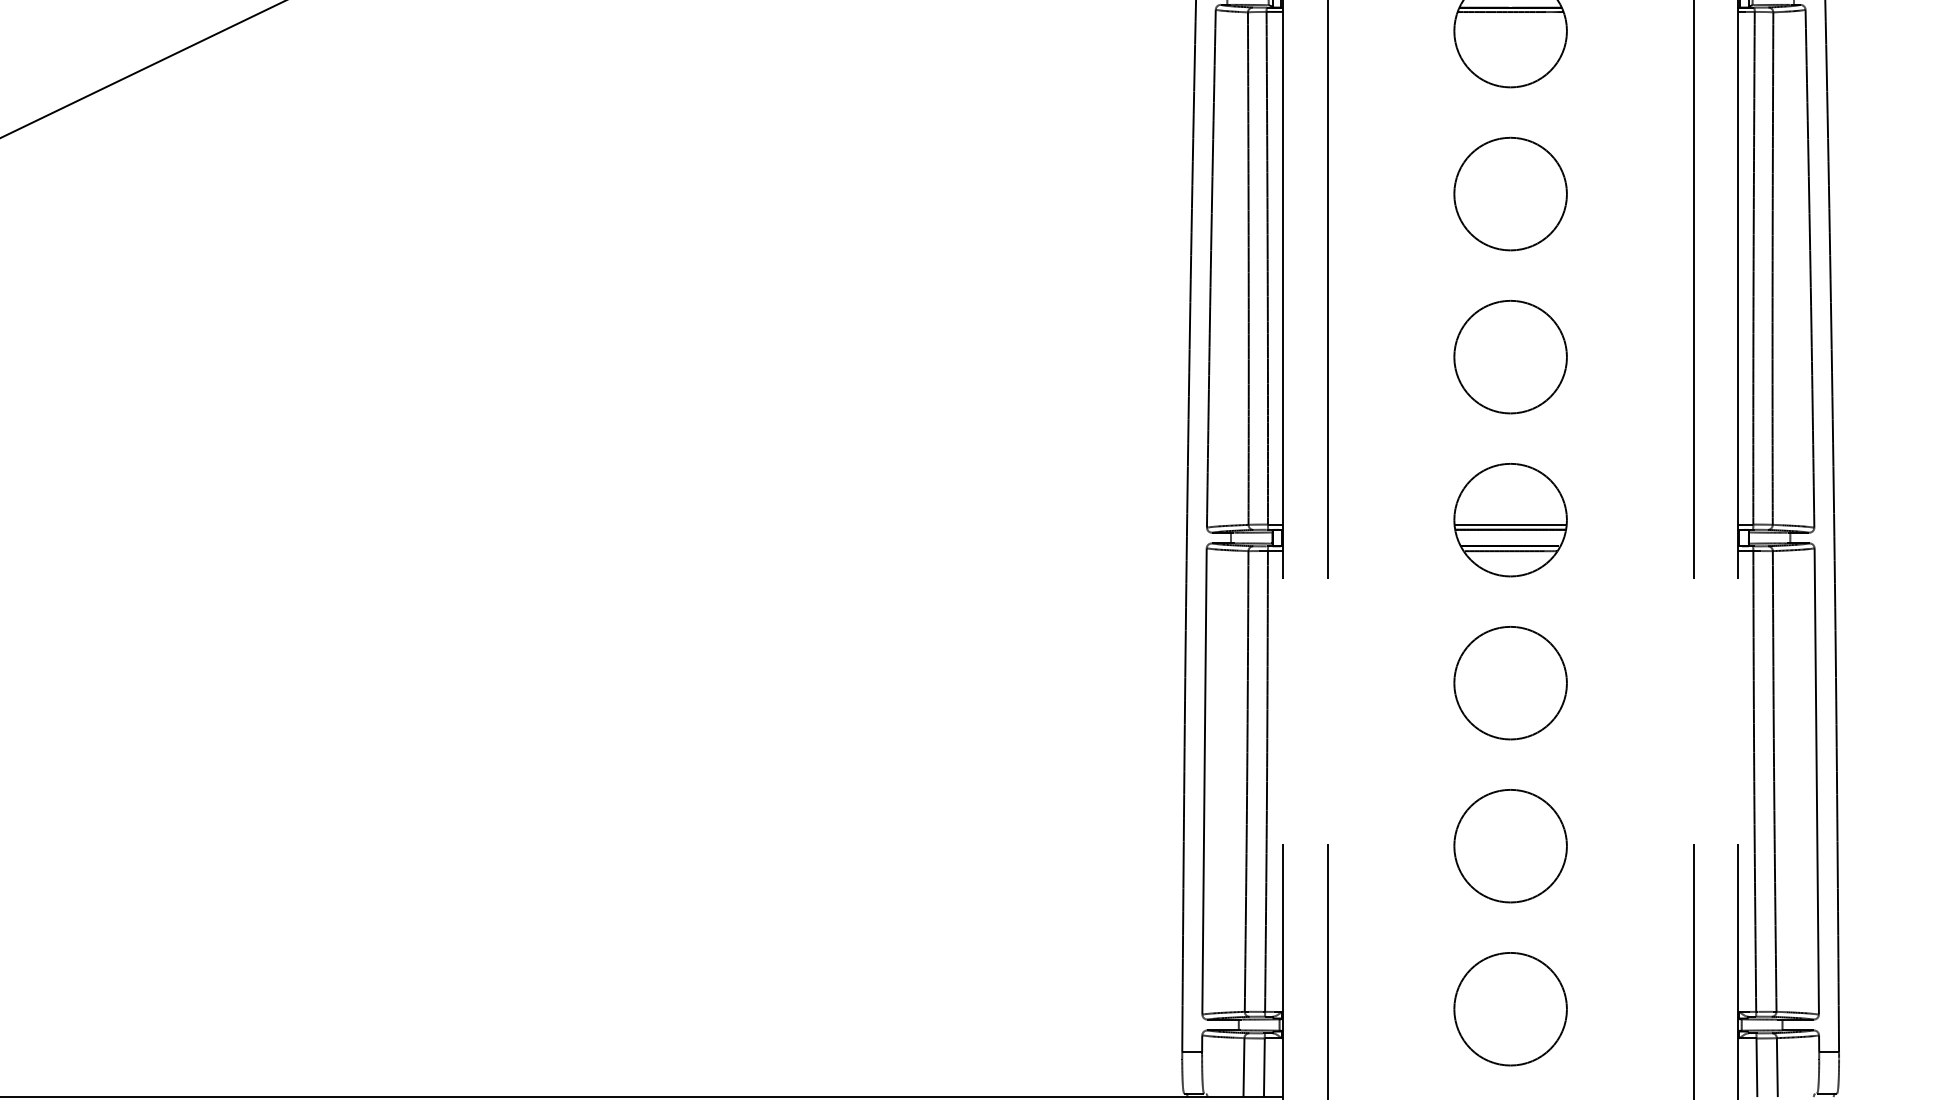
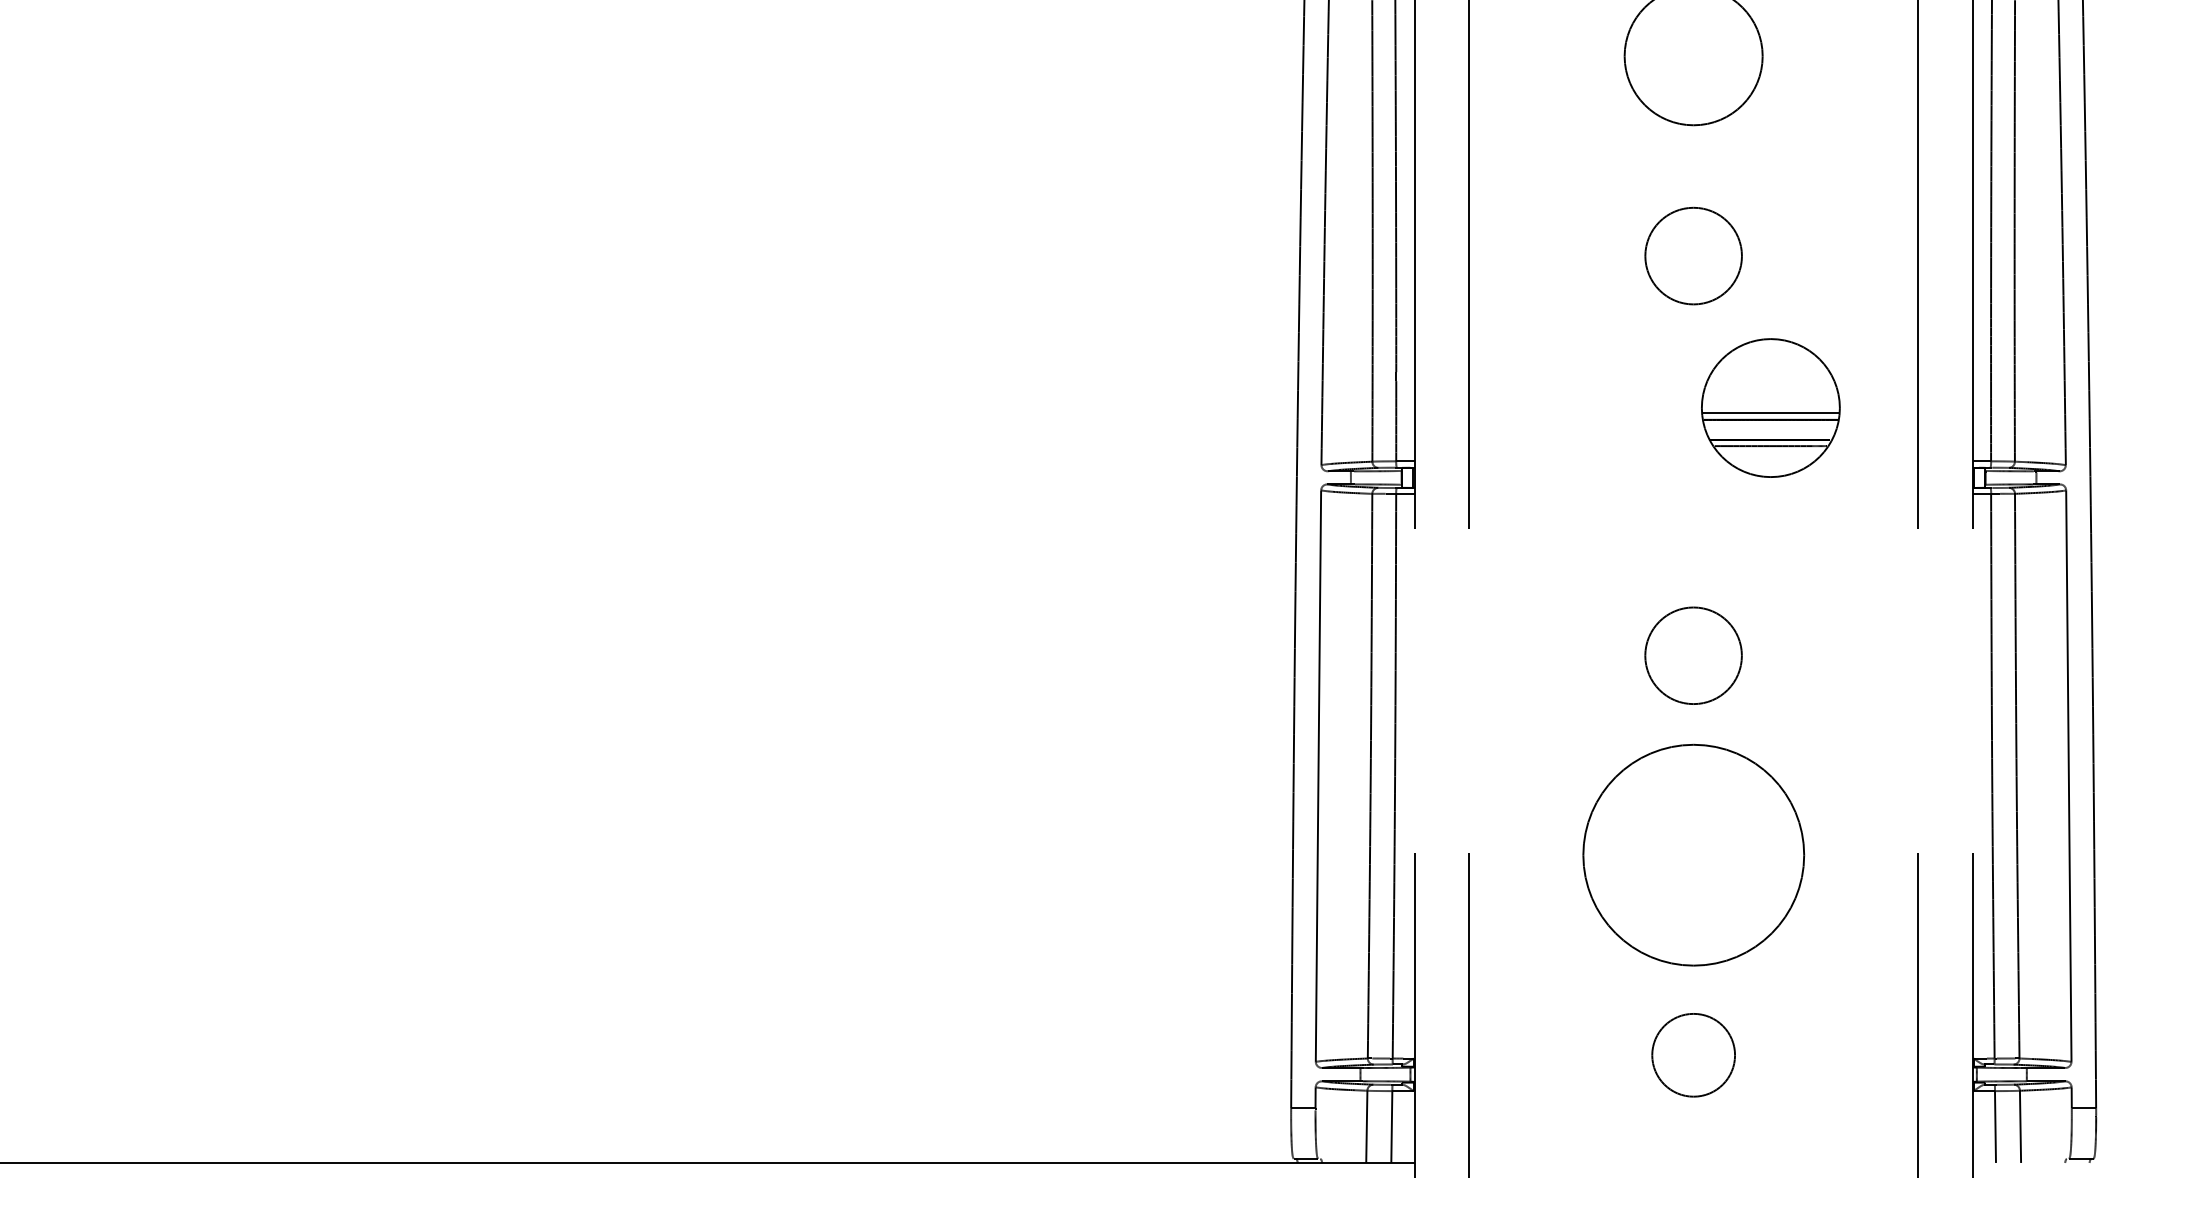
circle: (1510, 356) -> (1693, 255), size x0.7
part: (1510, 520) -> (1770, 408), moved
circle: (1510, 683) -> (1693, 656), size x0.7
circle: (1510, 846) -> (1693, 855), size x1.6
circle: (1510, 1008) -> (1693, 1054), size x0.6

